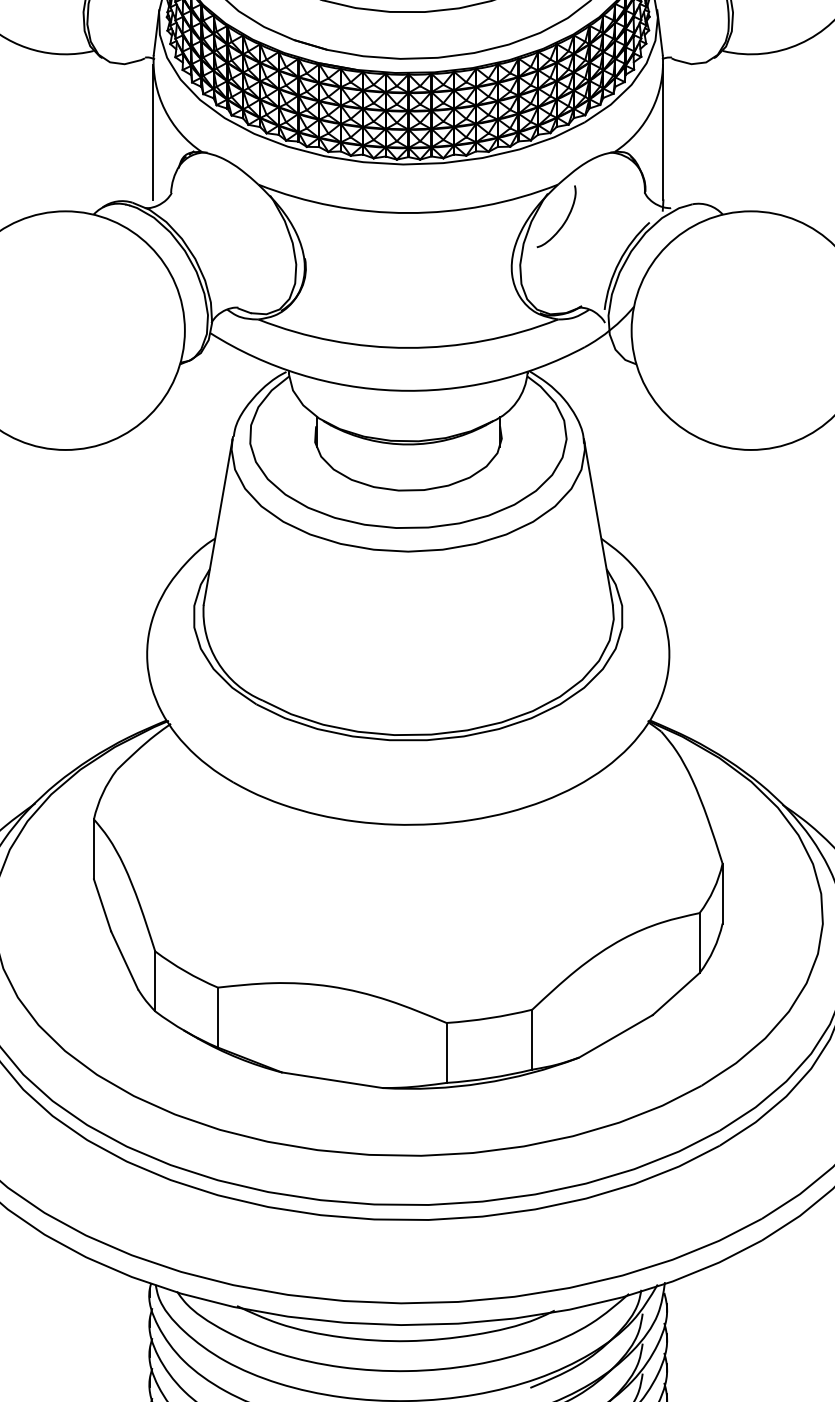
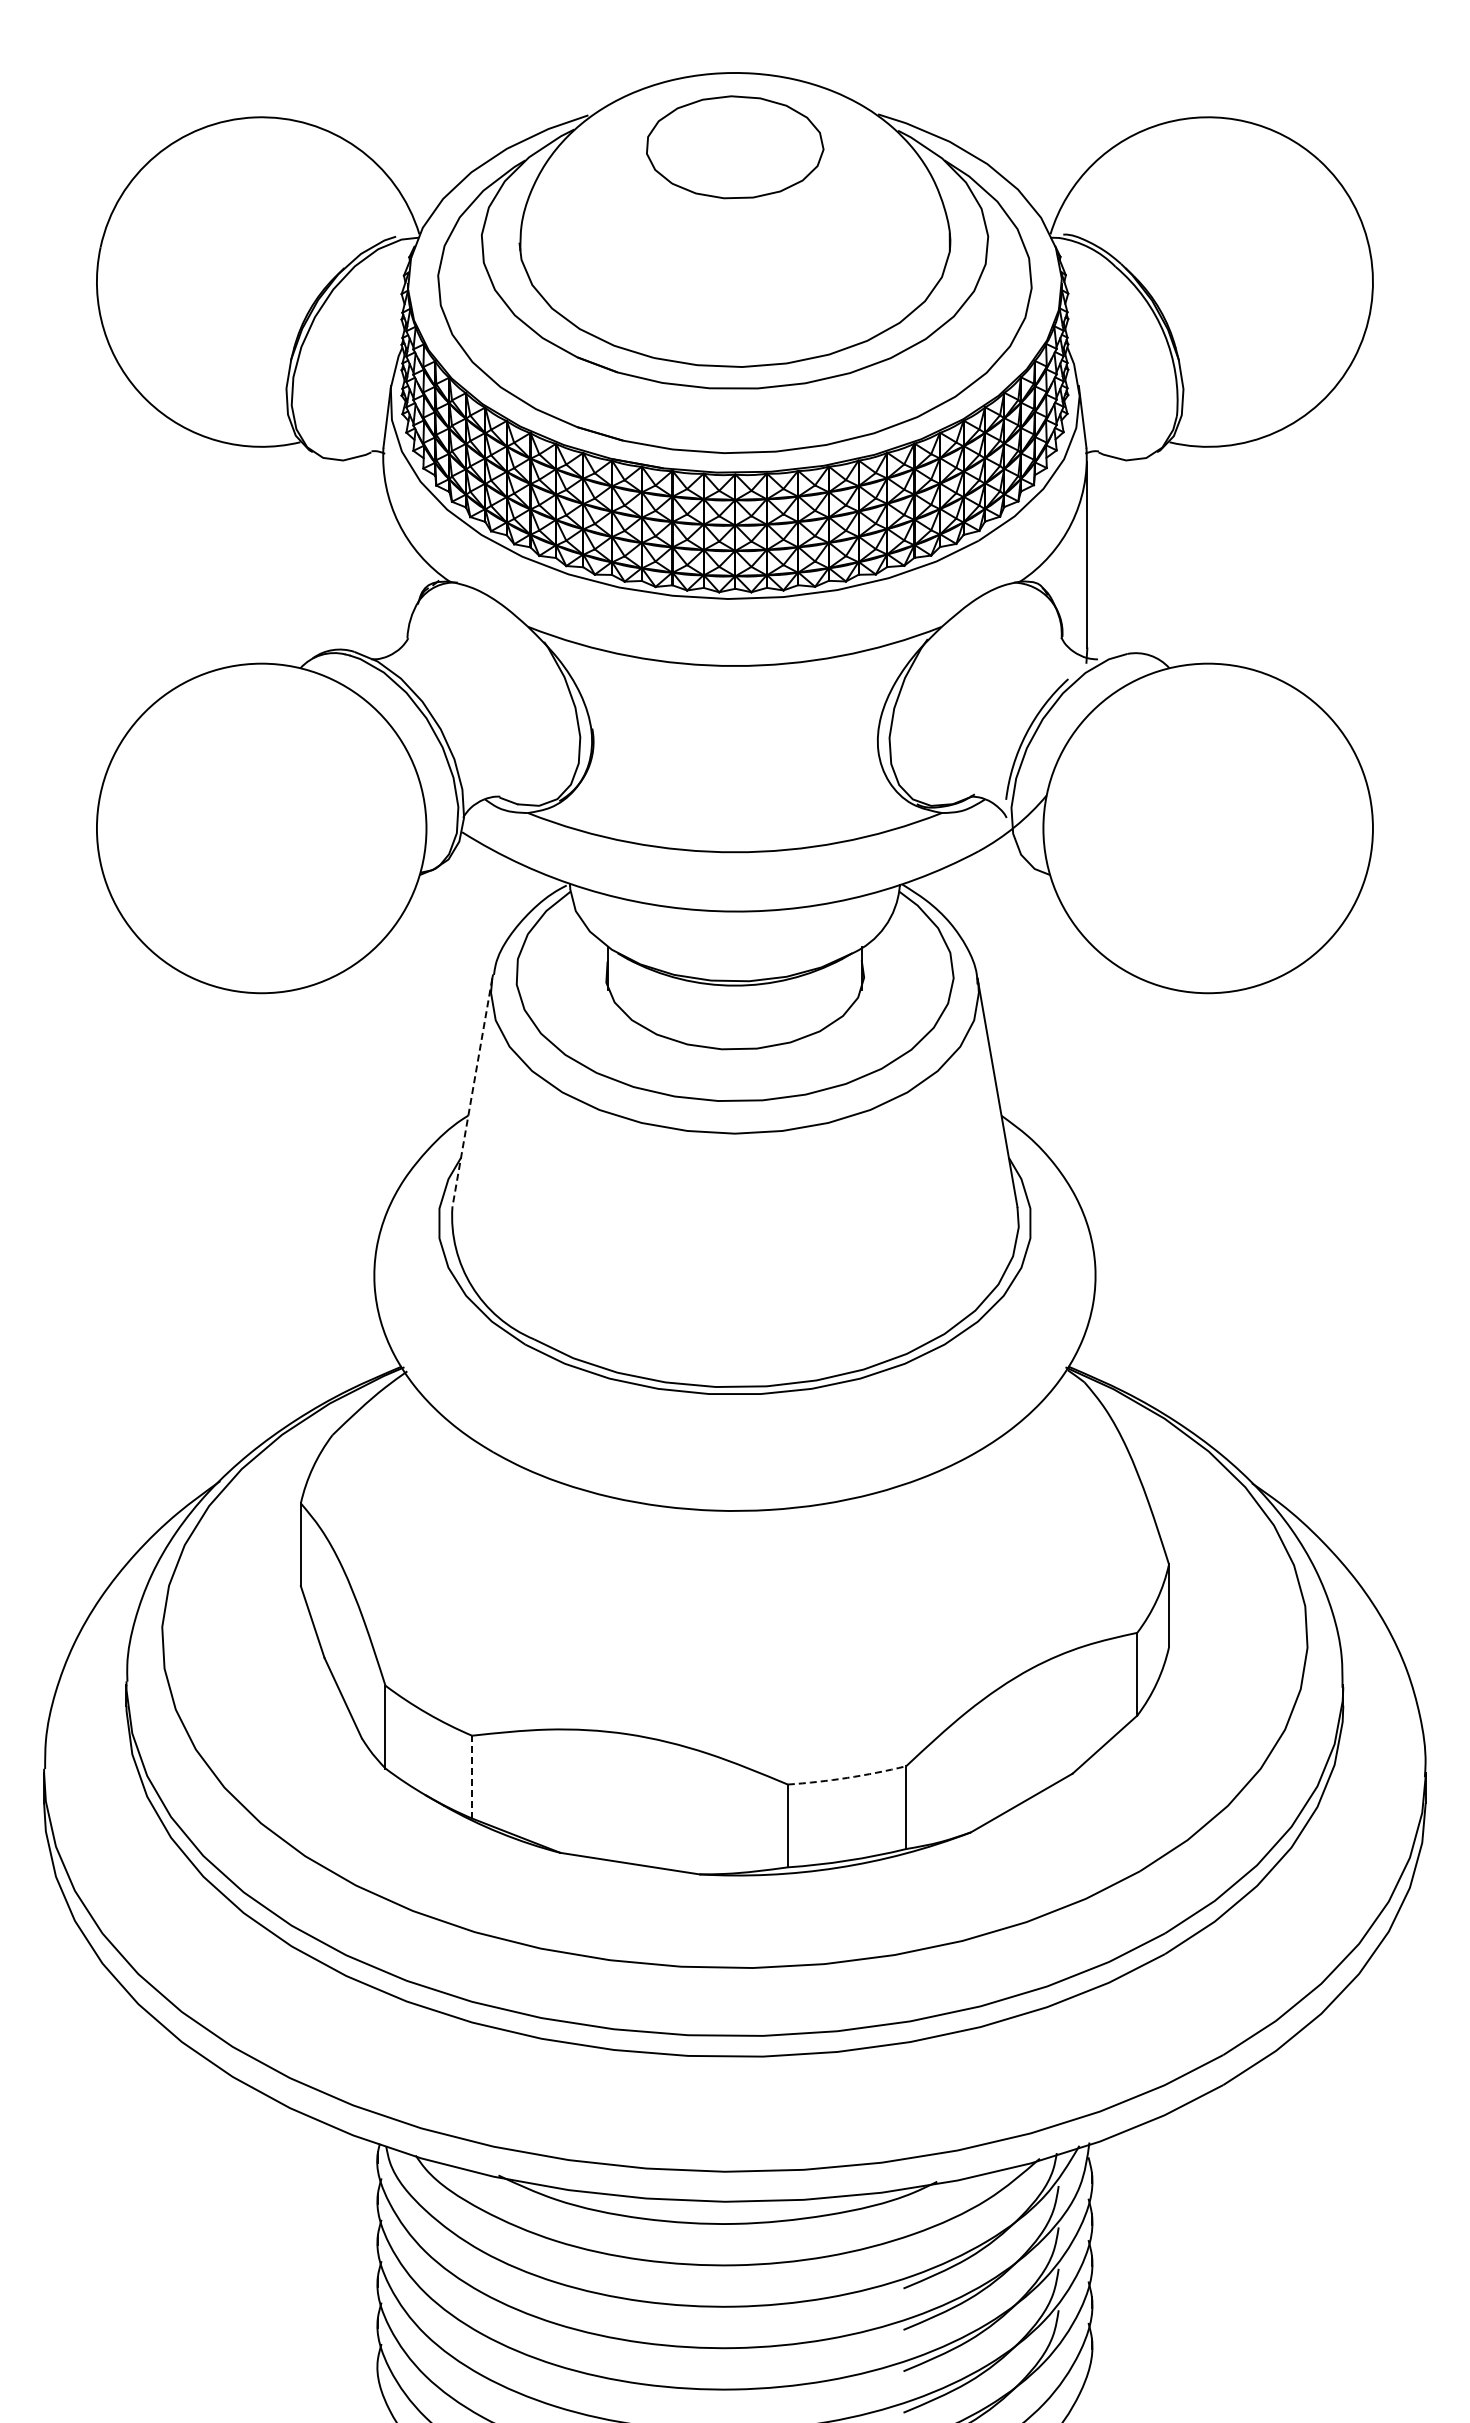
line: (153, 133) -> (382, 555), removed
curve: (565, 220) -> (951, 676), removed
line: (218, 521) -> (472, 1092), solid -> dashed
line: (218, 1017) -> (472, 1776), solid -> dashed
arc: (489, 1017) -> (847, 1777), solid -> dashed

